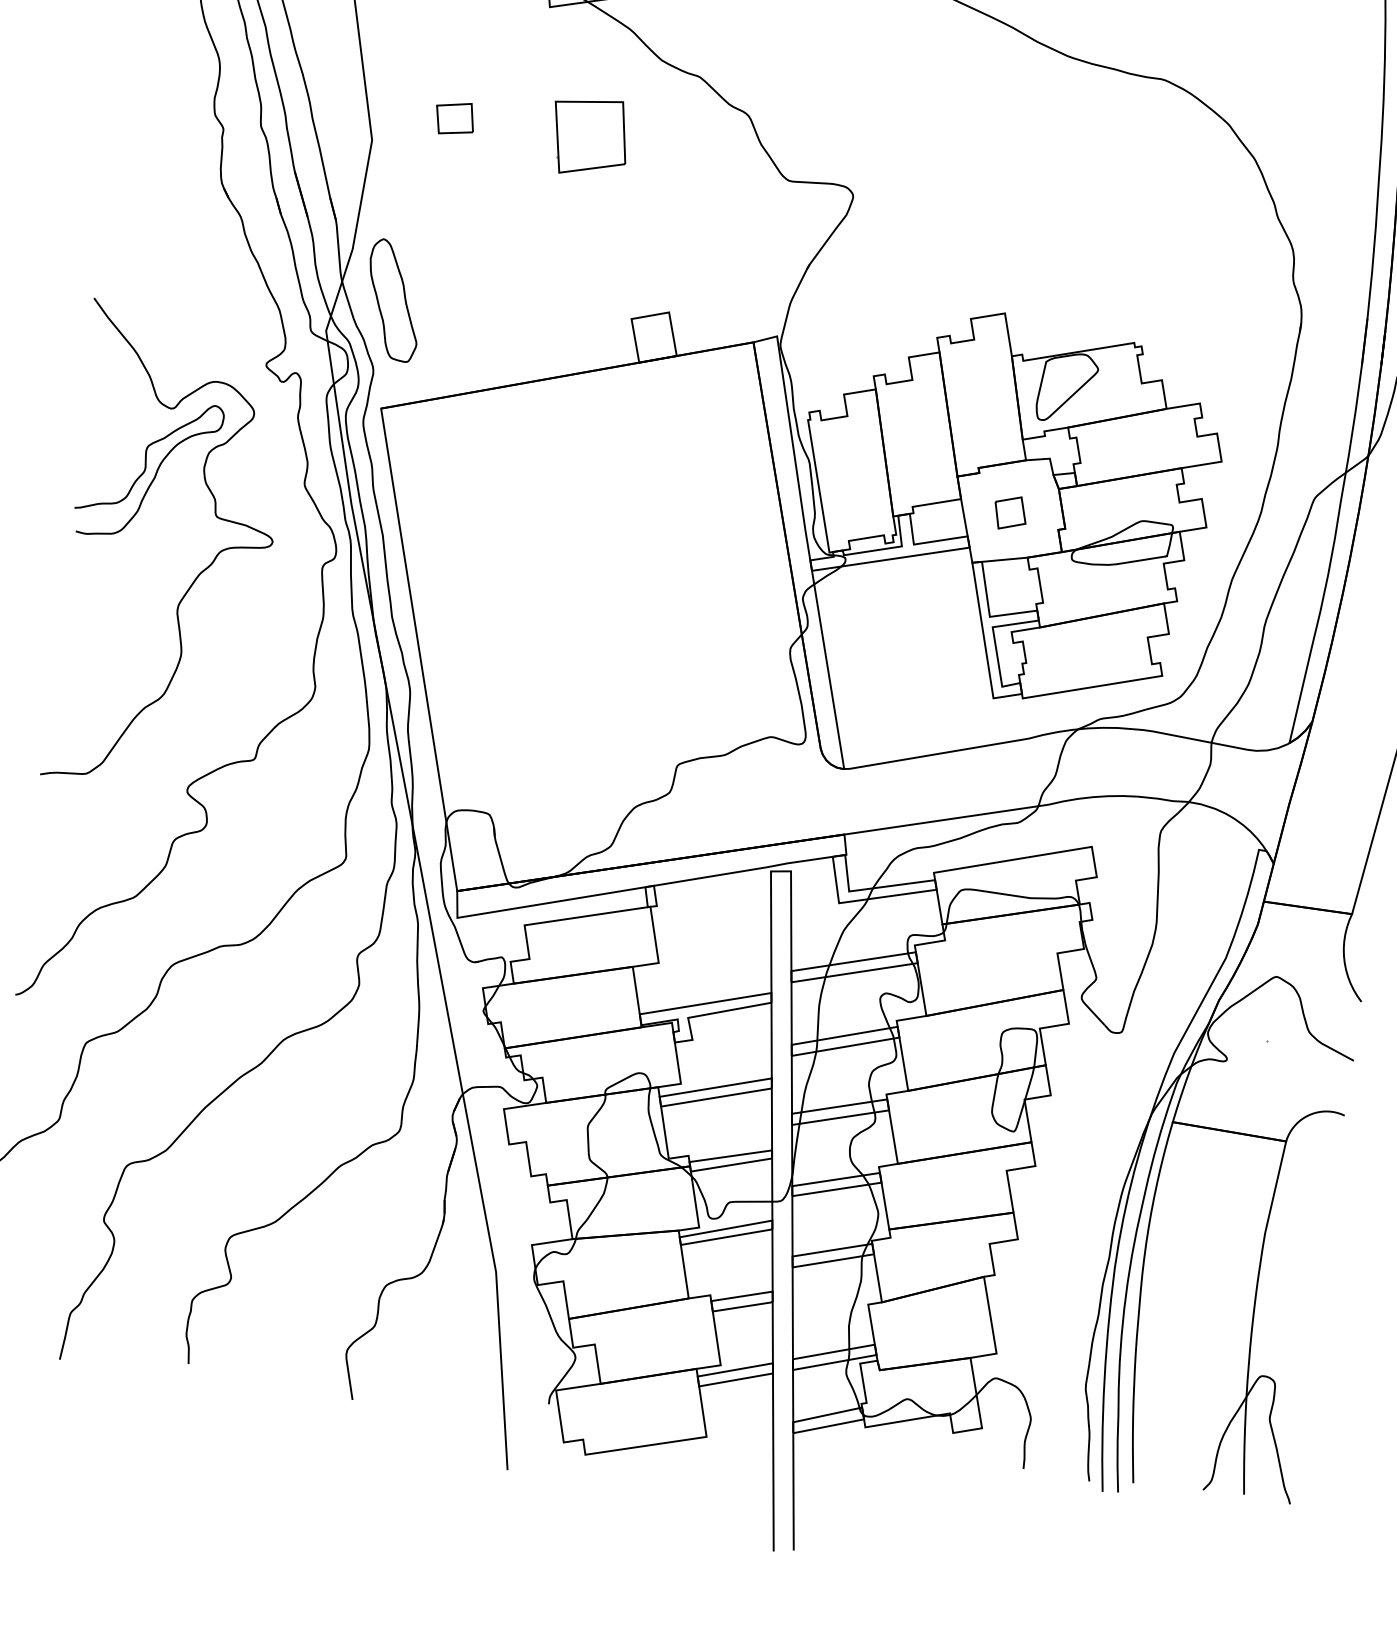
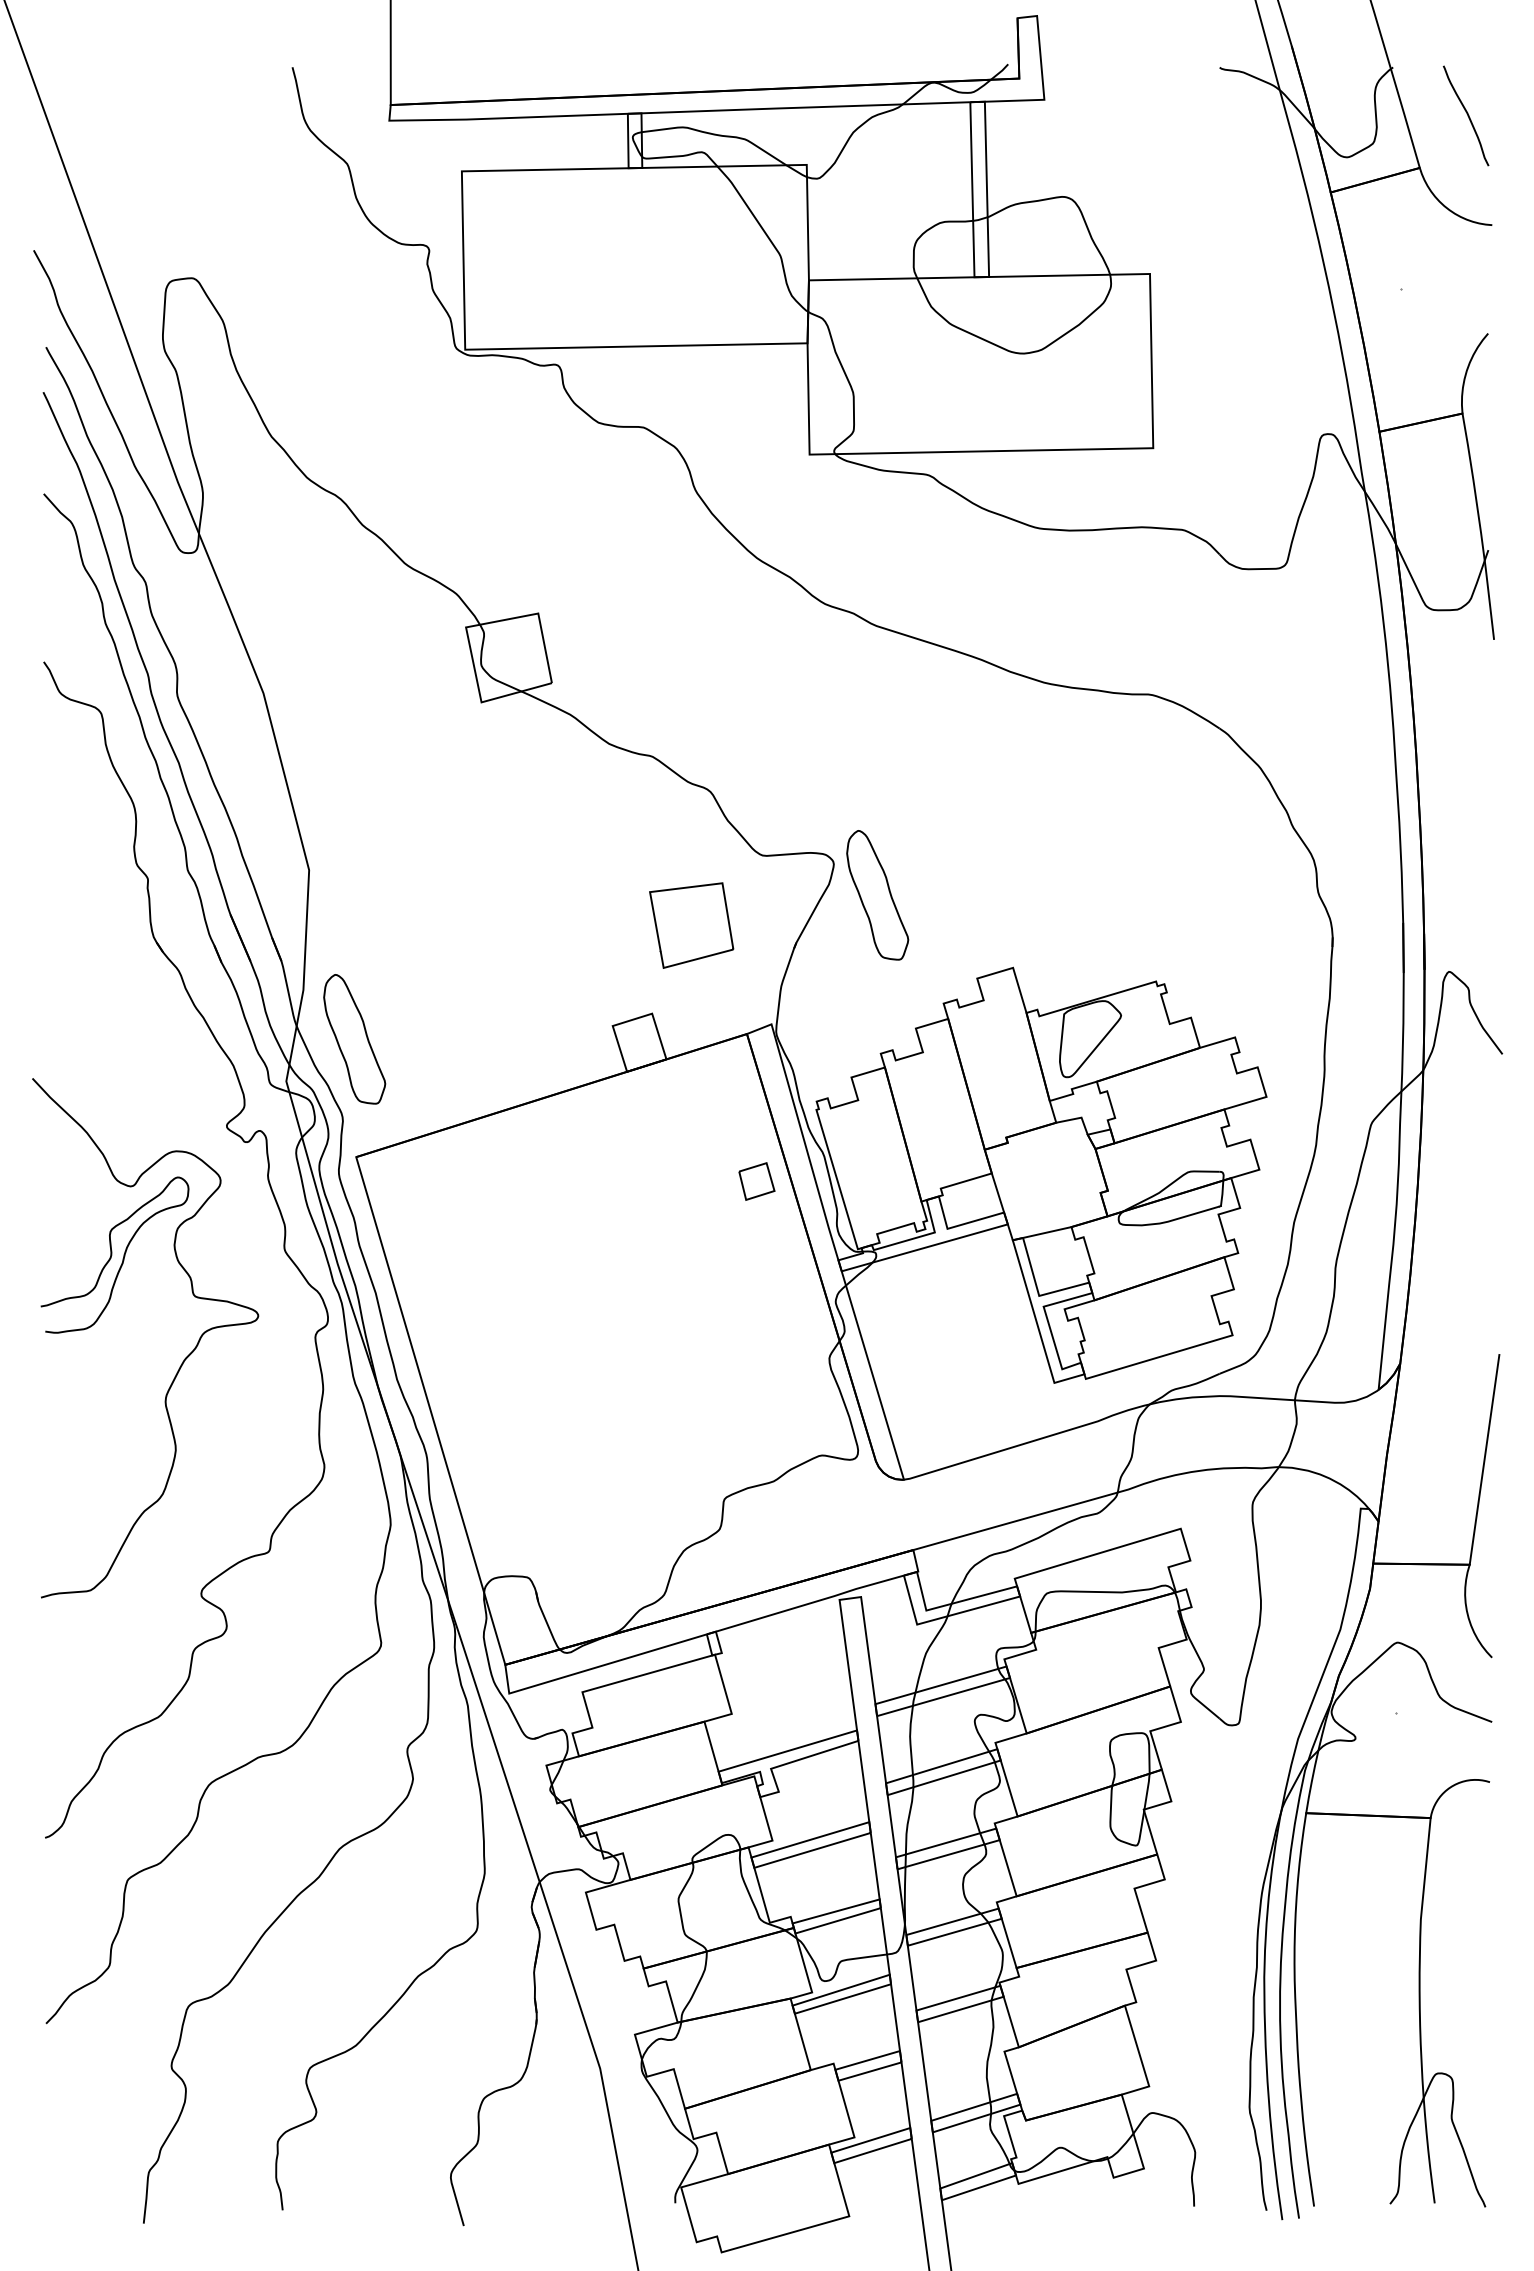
part: (455, 118) -> (395, 835), removed
part: (589, 137) -> (691, 925), moved
part: (889, 231) -> (877, 895), added
part: (1010, 512) -> (756, 1181), moved

